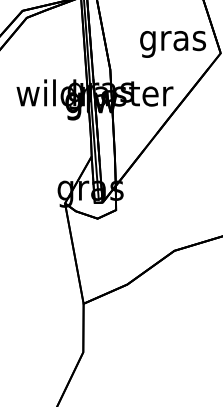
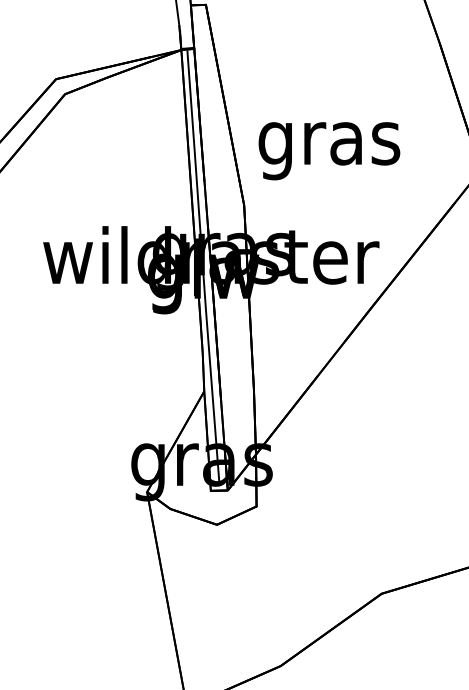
text: (172, 44) -> (328, 151), moved

